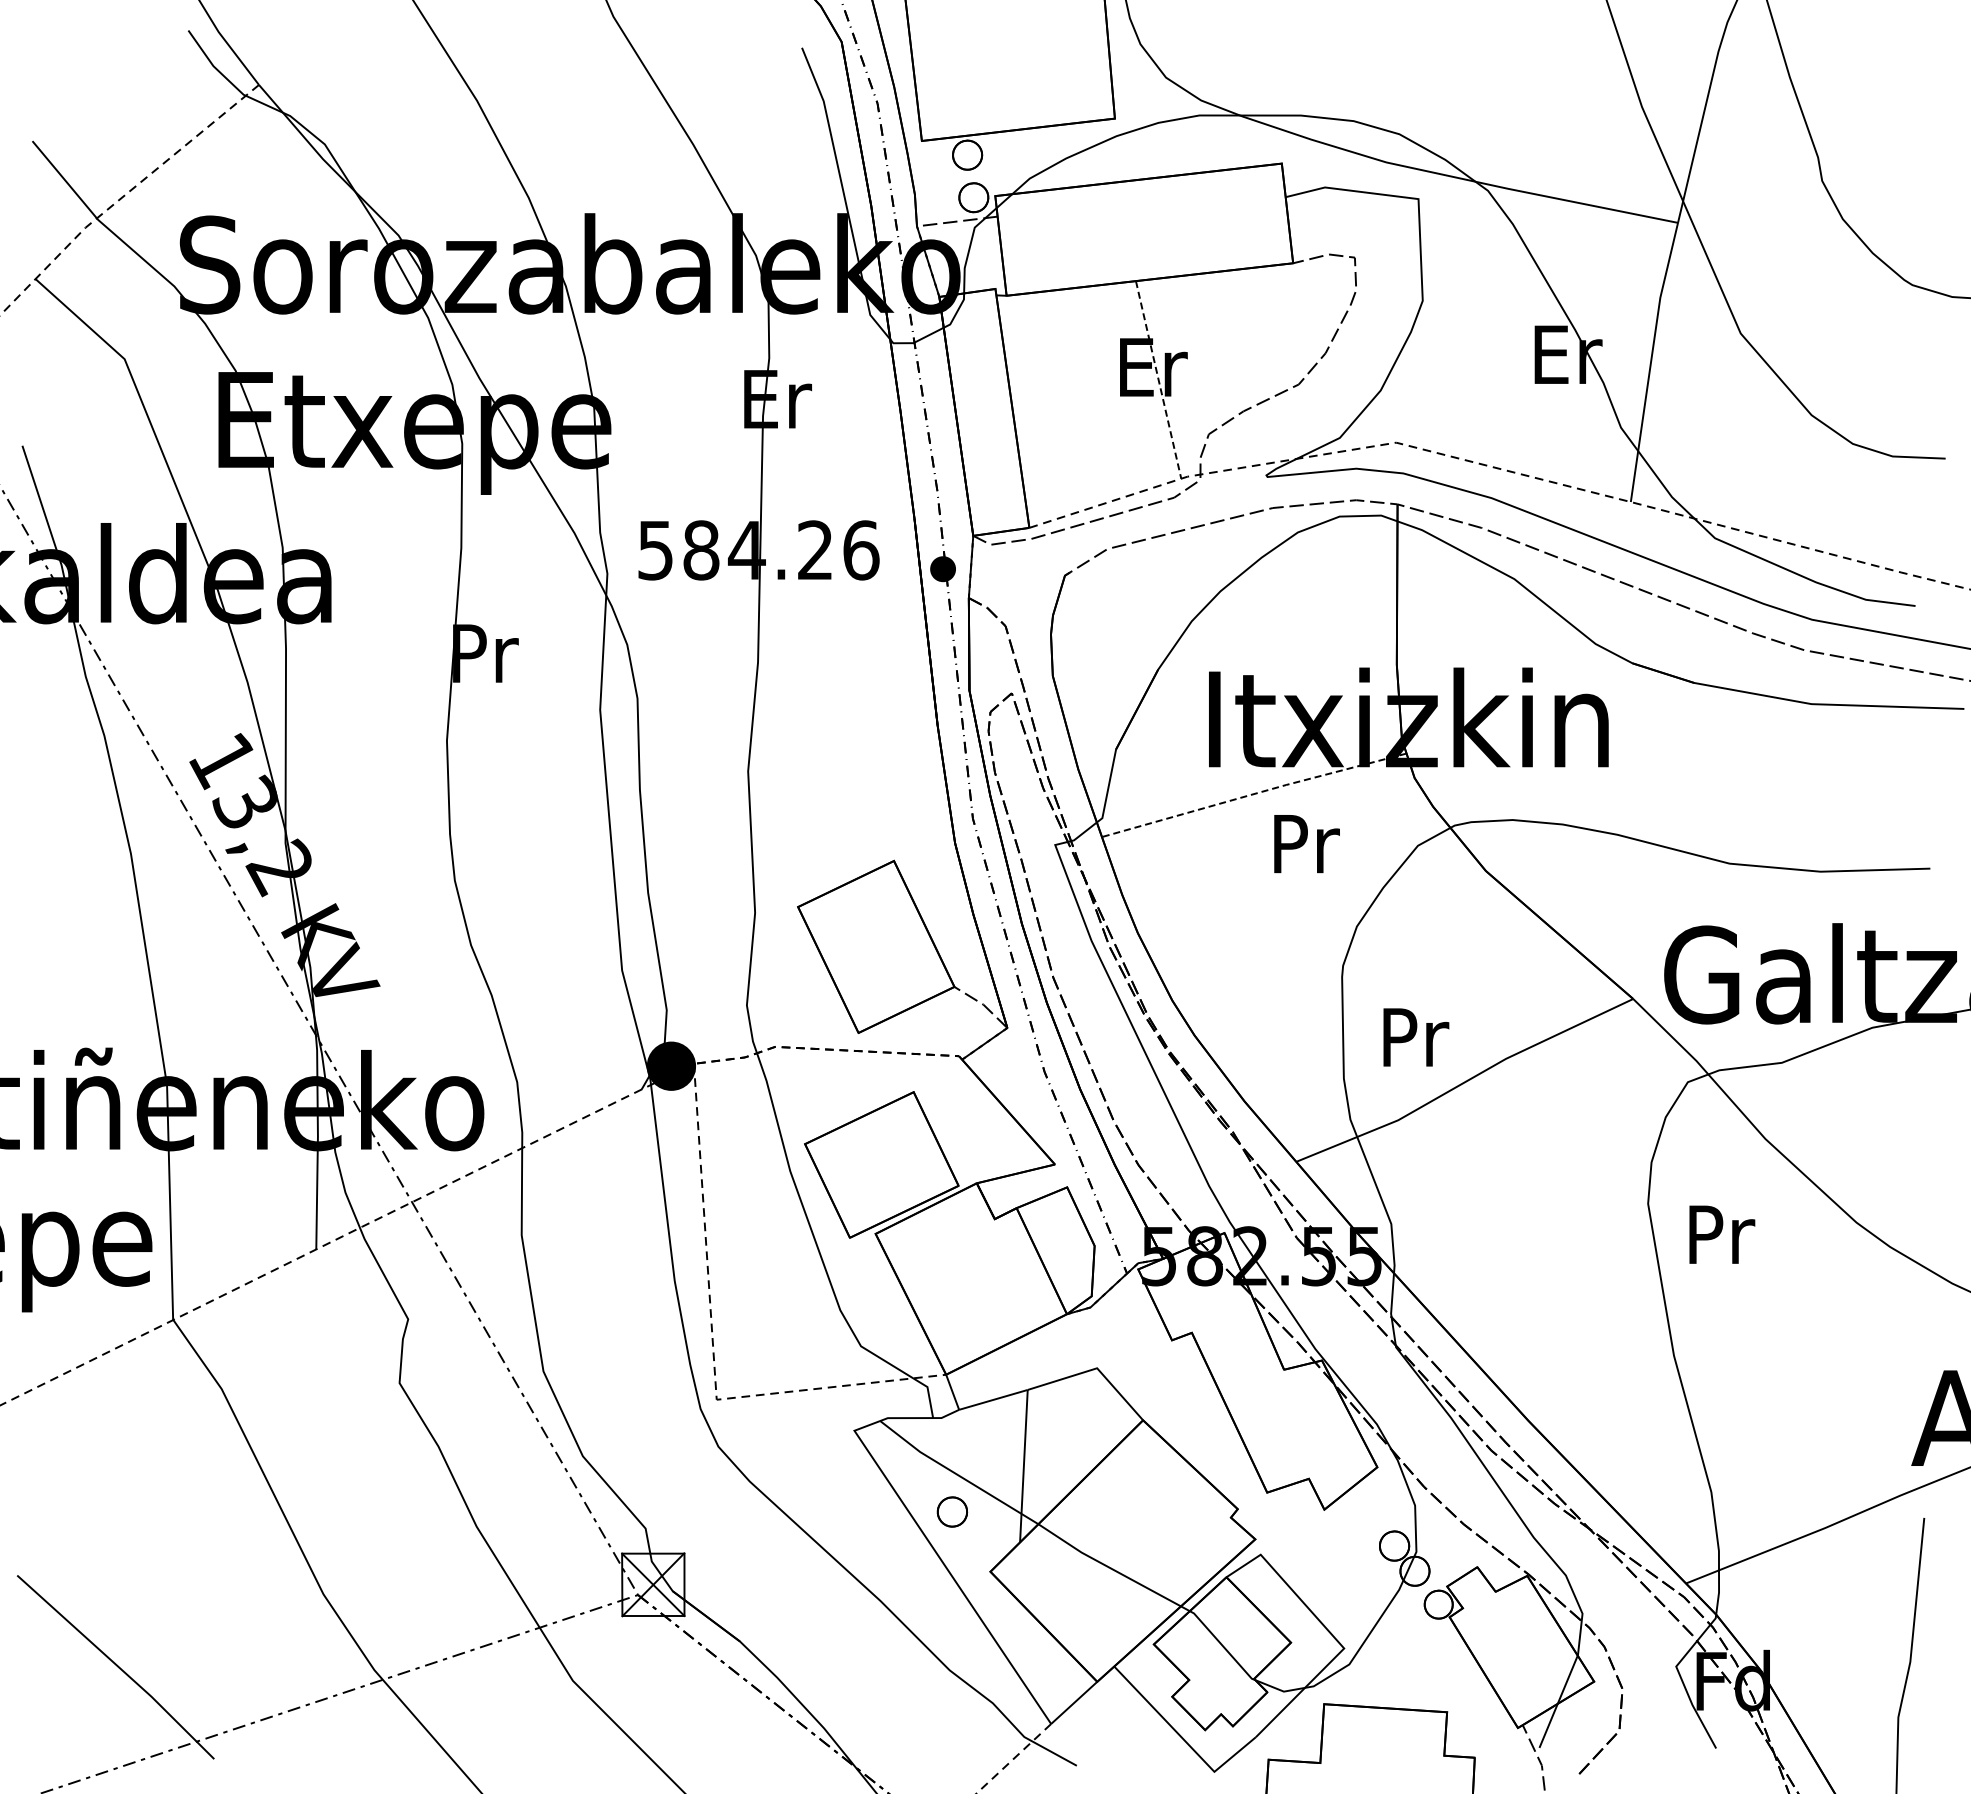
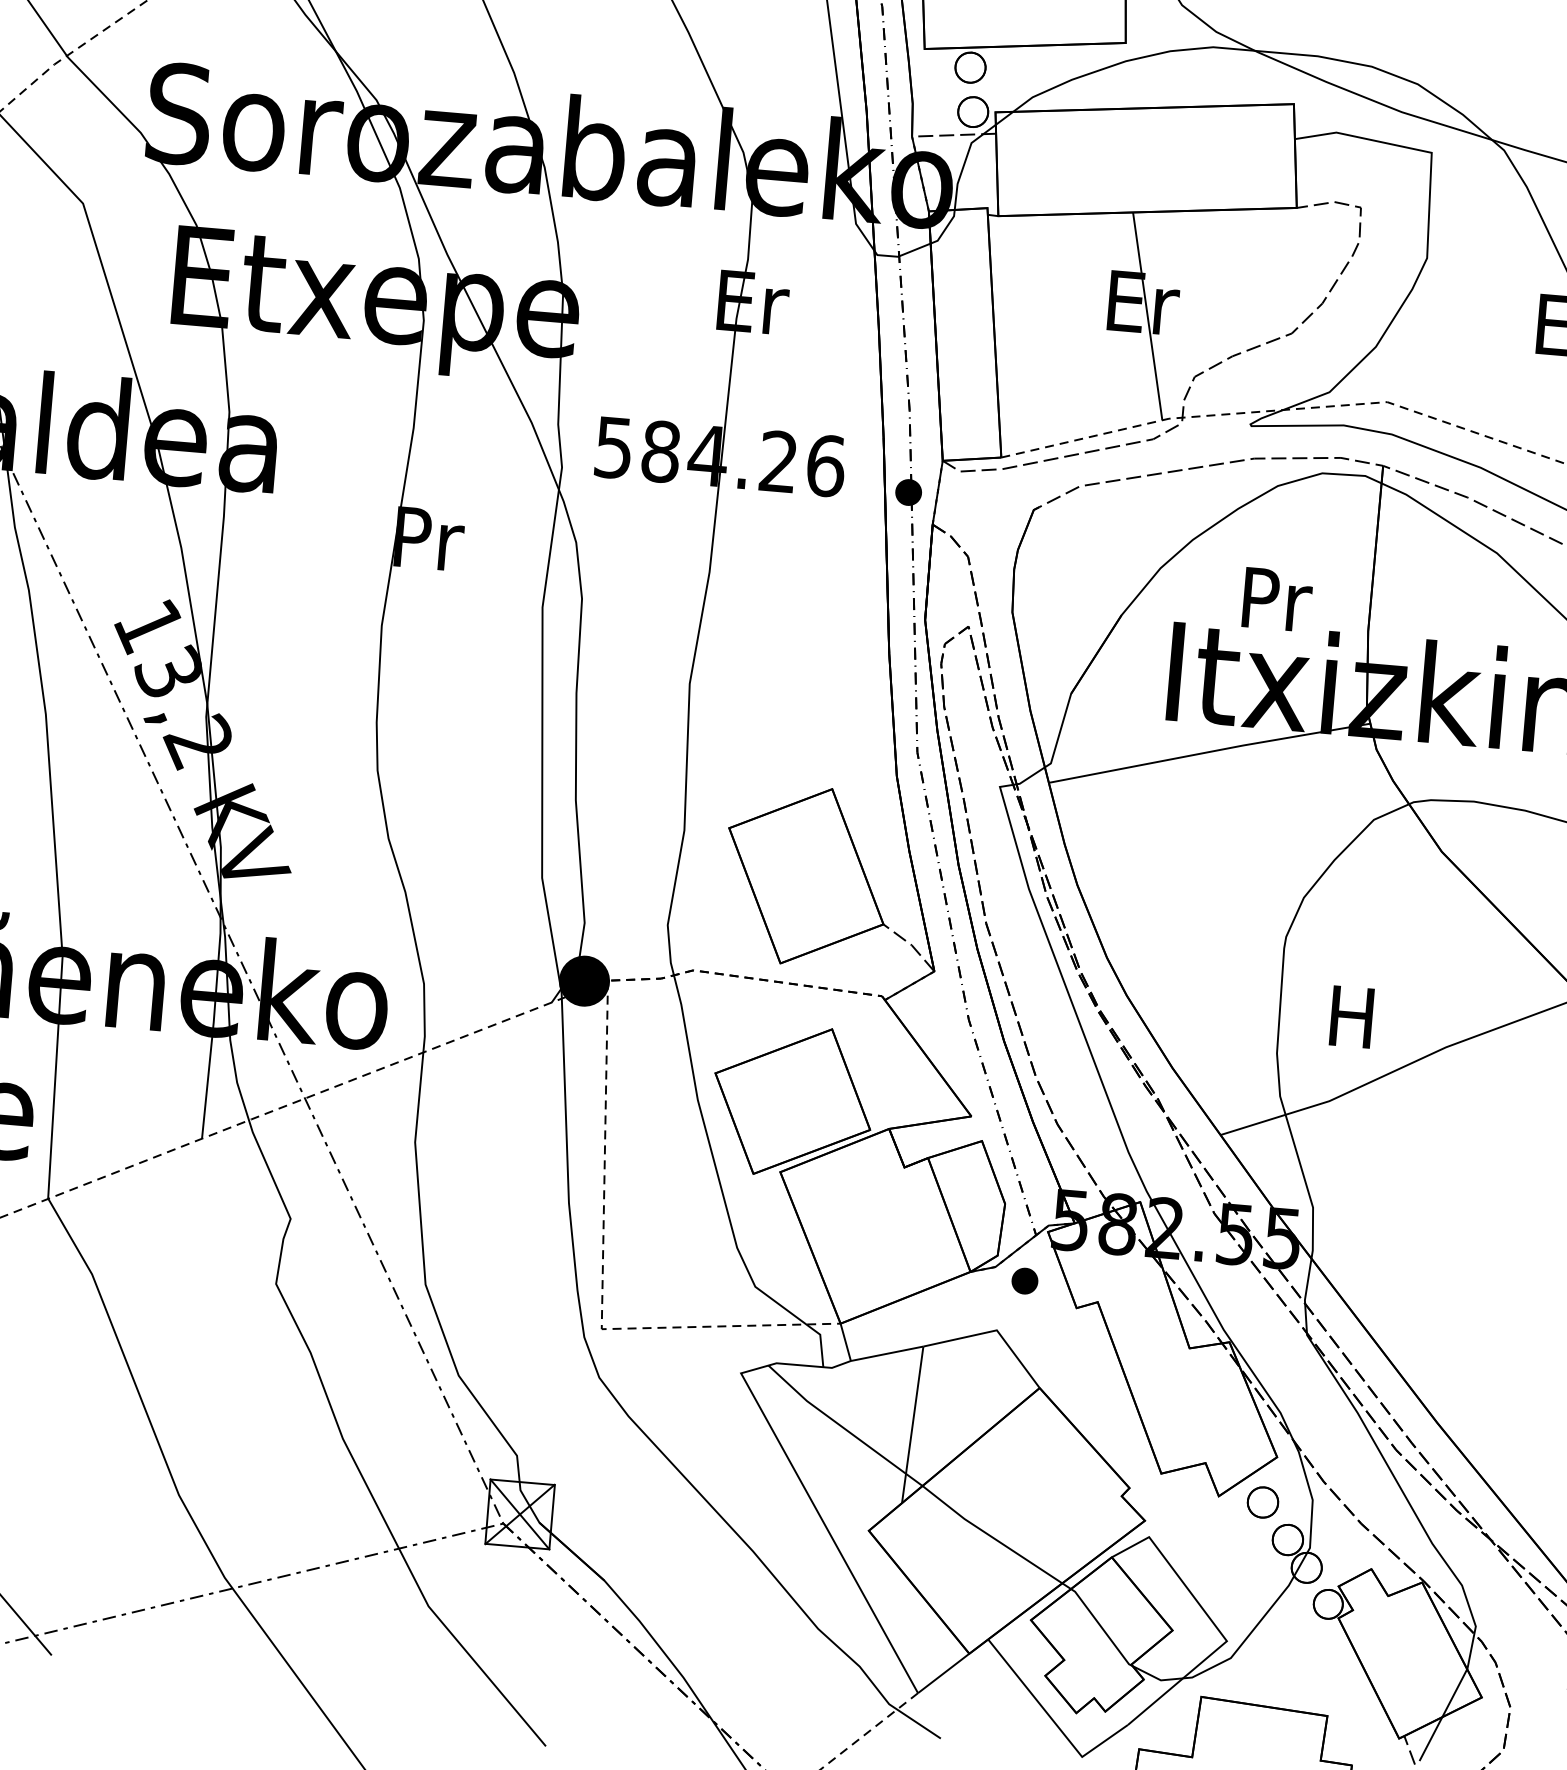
line: (1158, 380) -> (1147, 316), dashed -> solid
line: (1254, 793) -> (1210, 751), dashed -> solid
text: (1306, 844) -> (1277, 600), moved
text: (1416, 1037) -> (1355, 1017), Pr -> H
part: (1119, 1318) -> (1024, 1280), added
part: (952, 1511) -> (1263, 1501), moved

